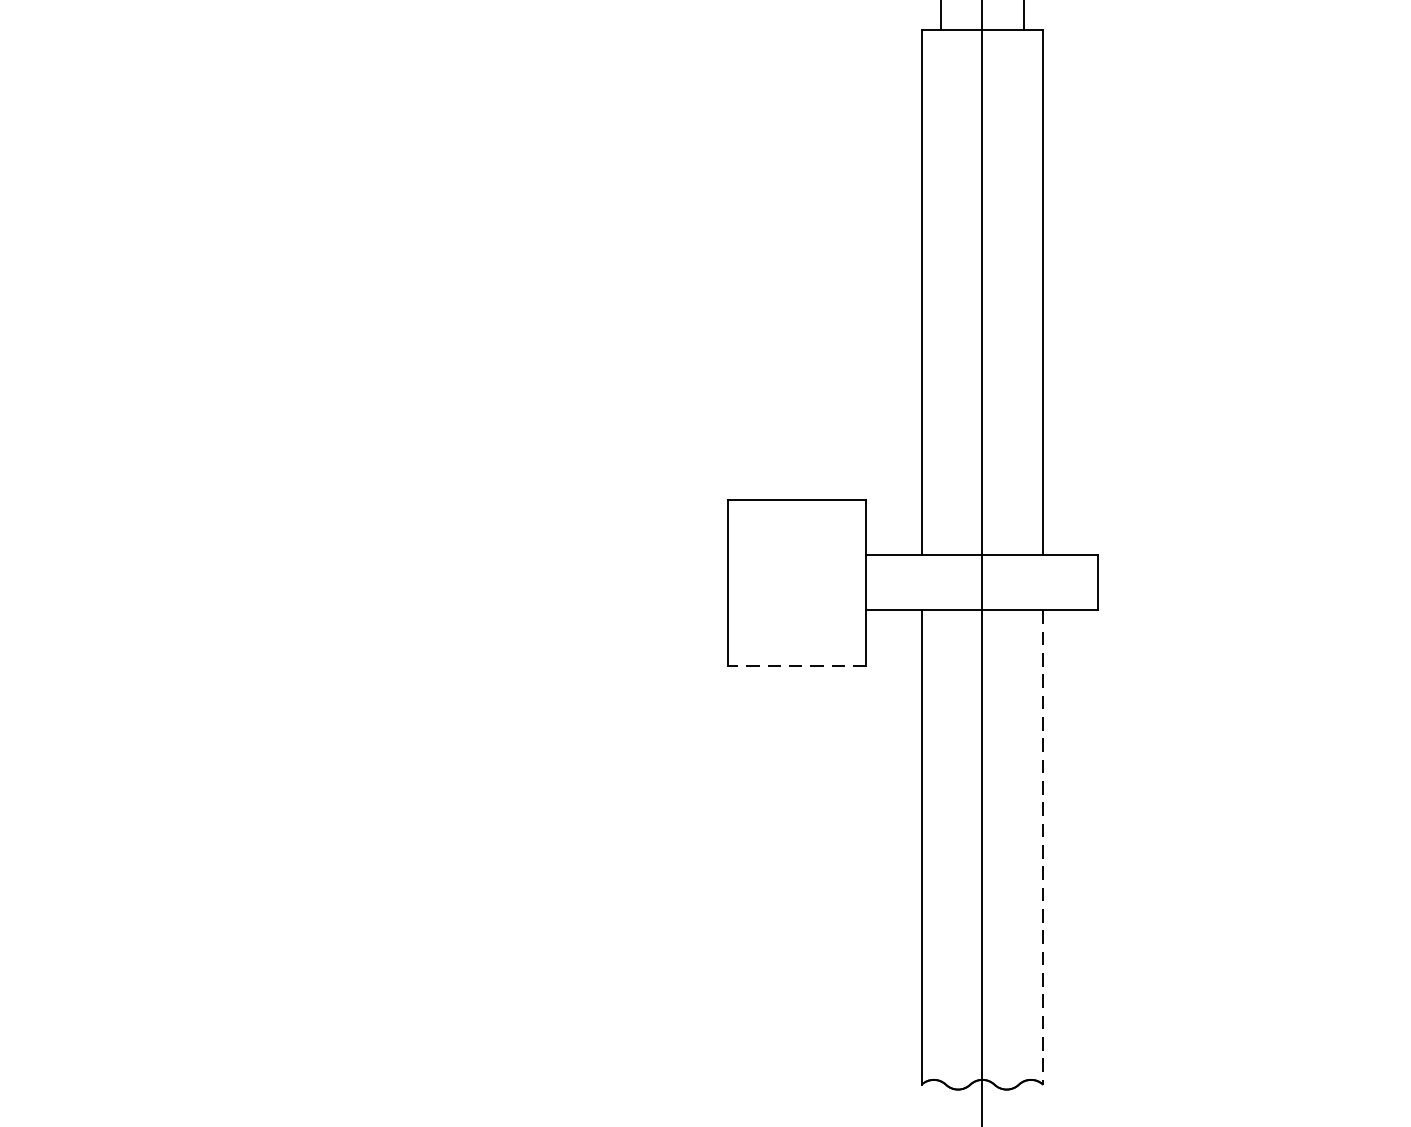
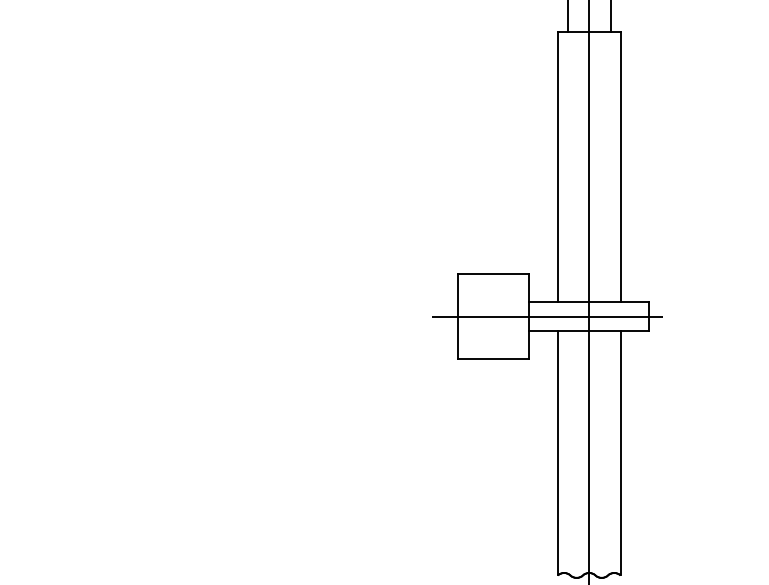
line: (901, 582) -> (547, 316), added
line: (796, 665) -> (493, 359), dashed -> solid
line: (1043, 848) -> (620, 453), dashed -> solid

